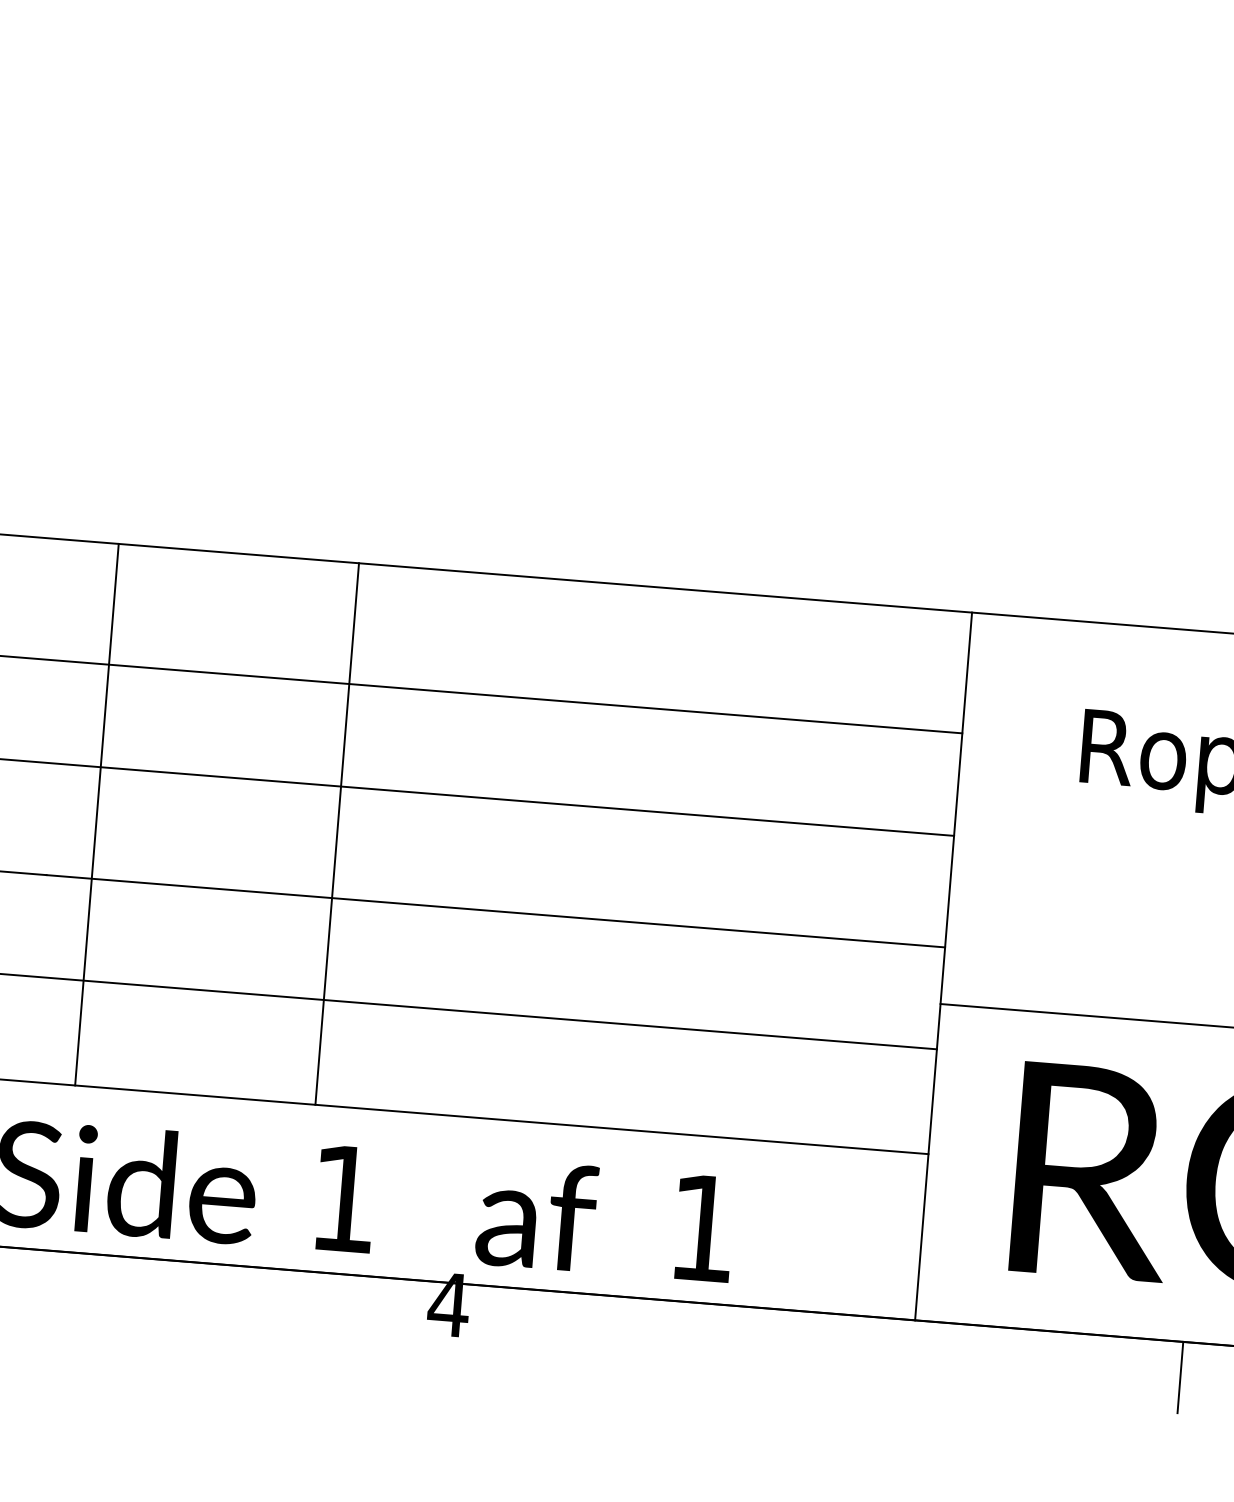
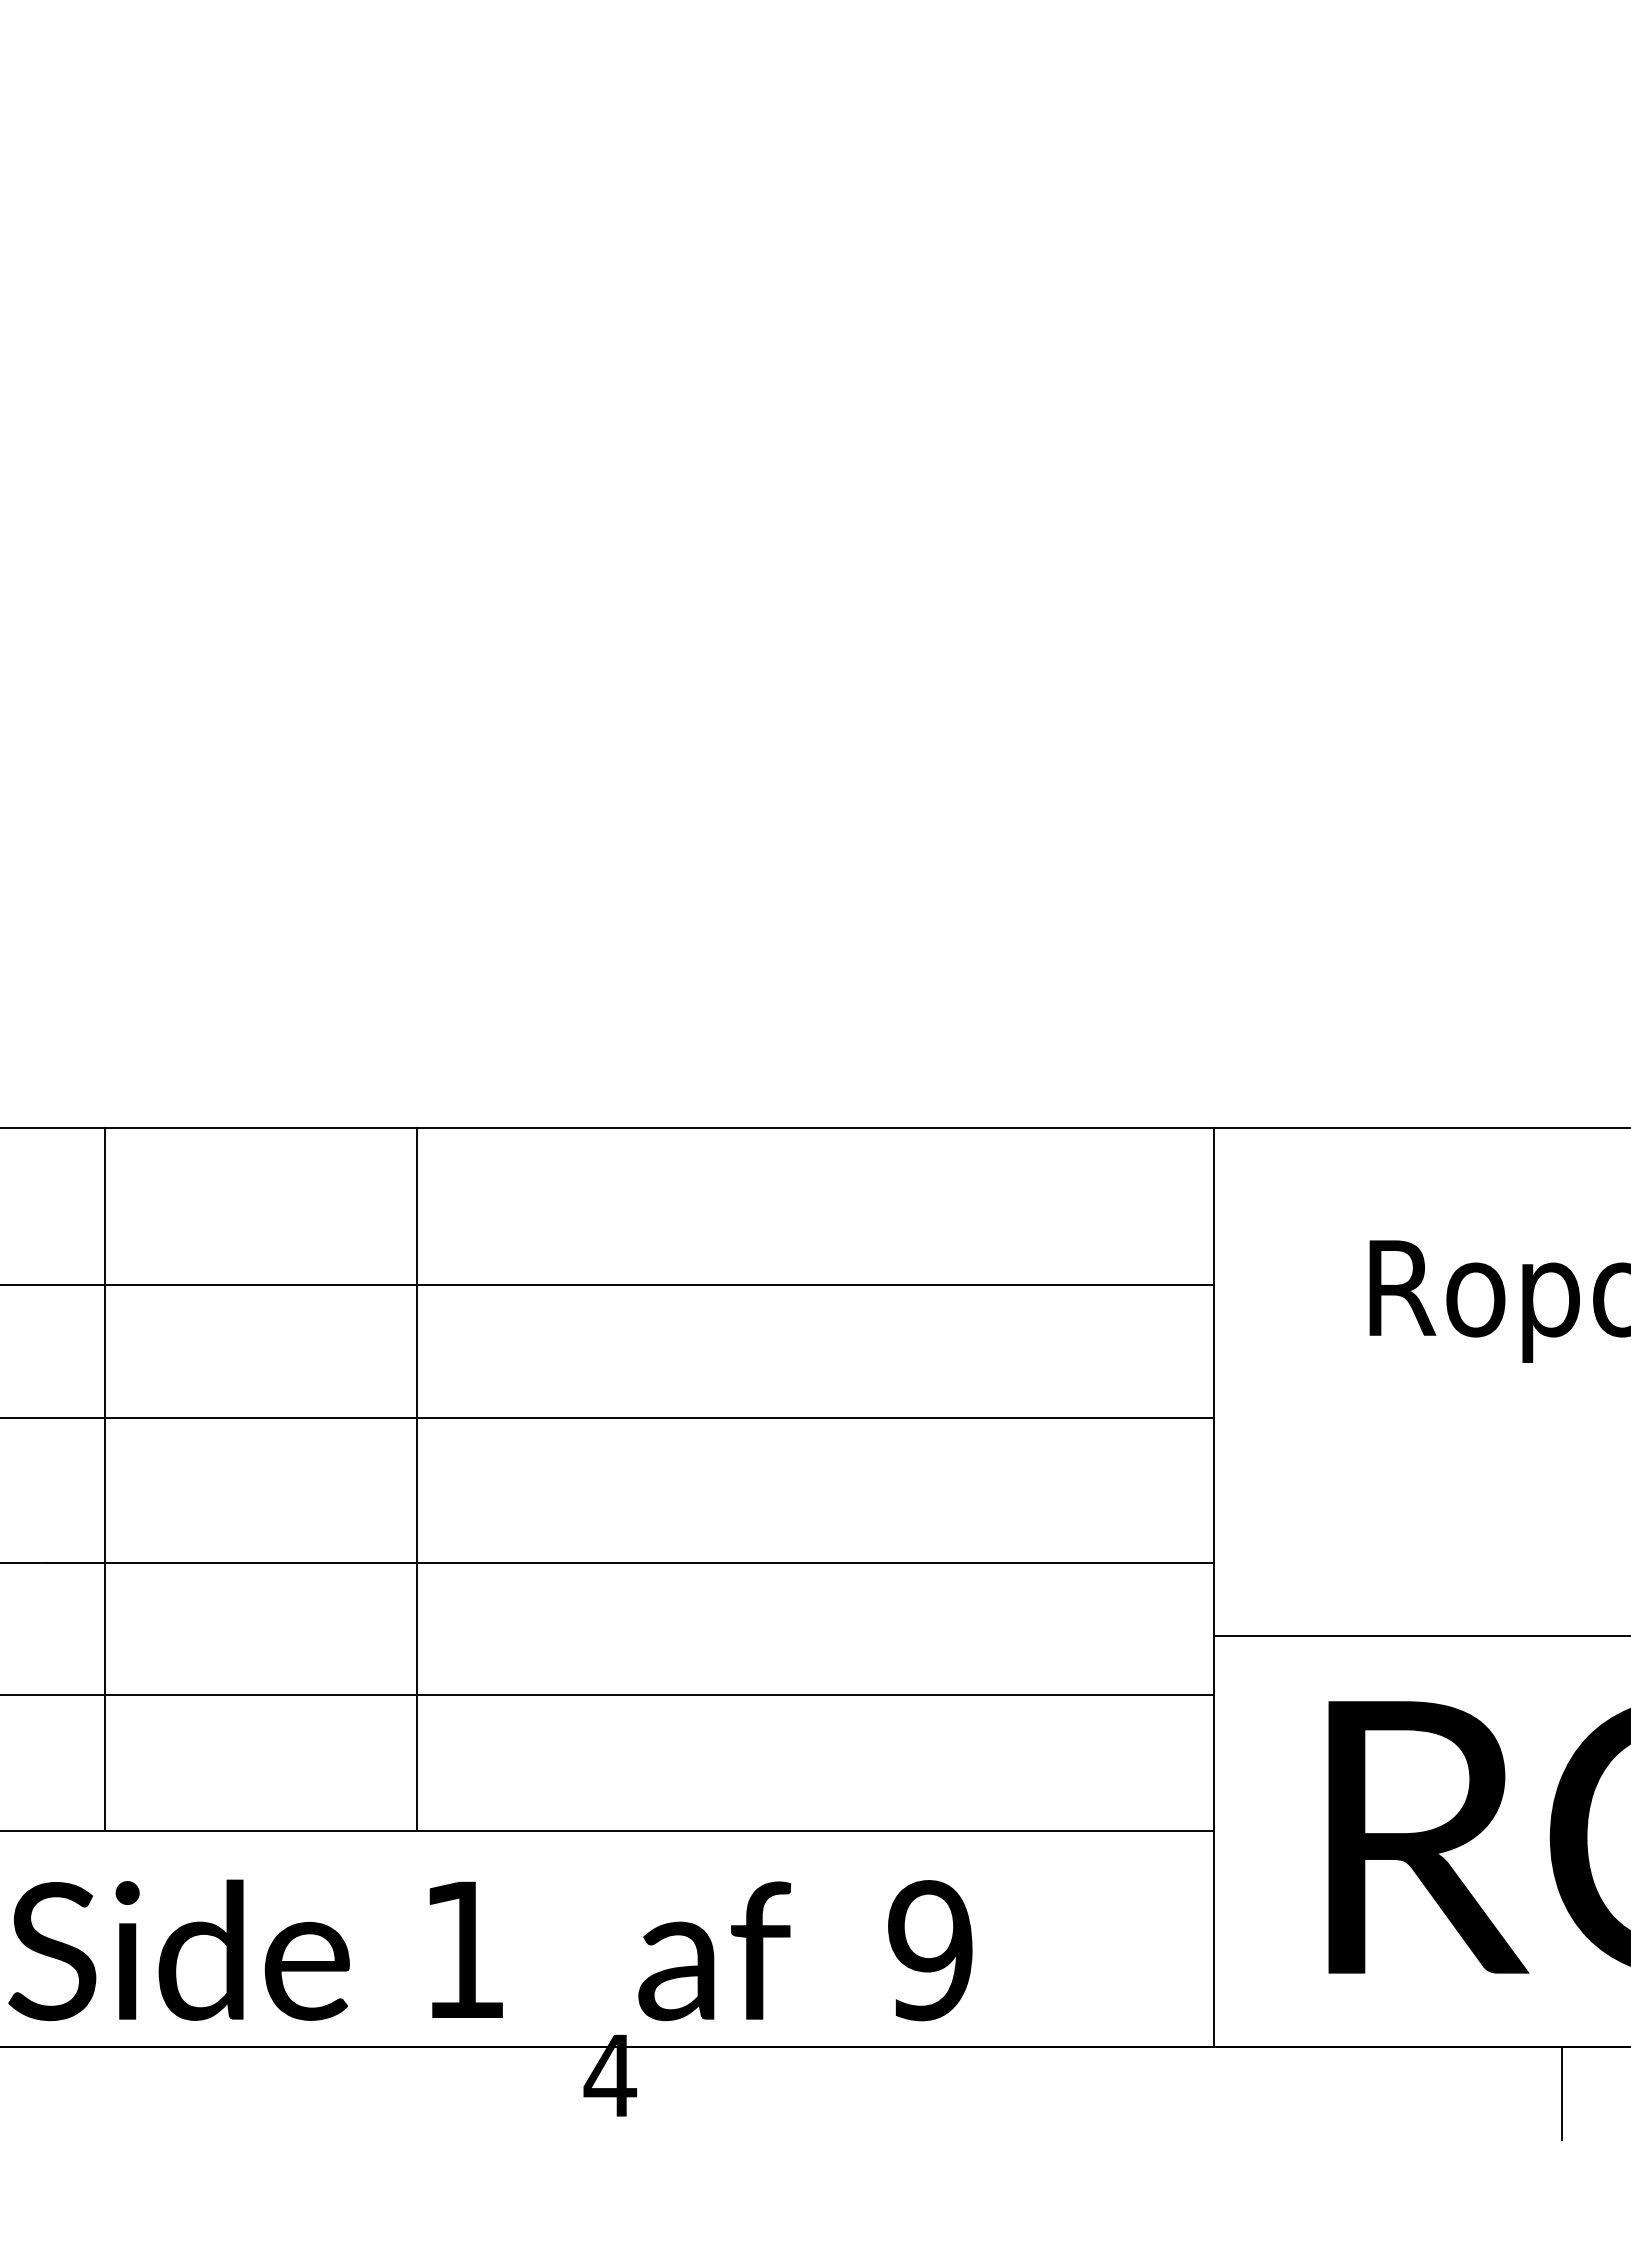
text: (703, 1228) -> (930, 1950), 1 -> 9

